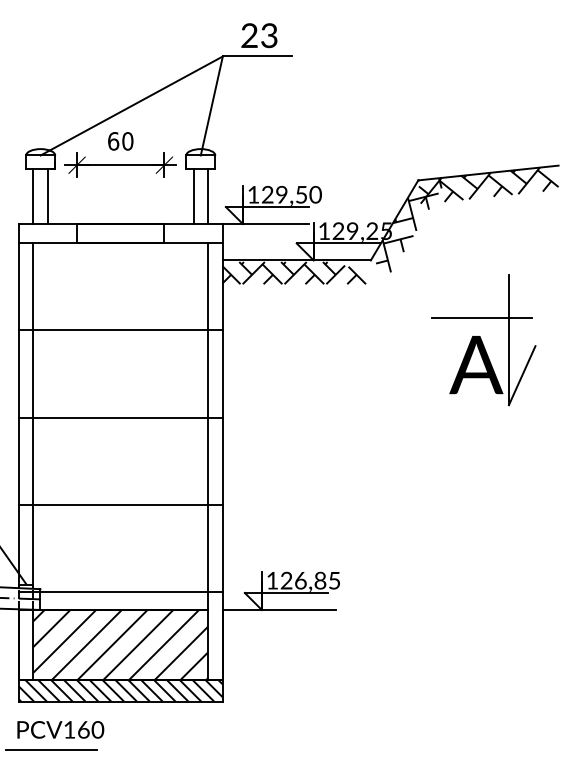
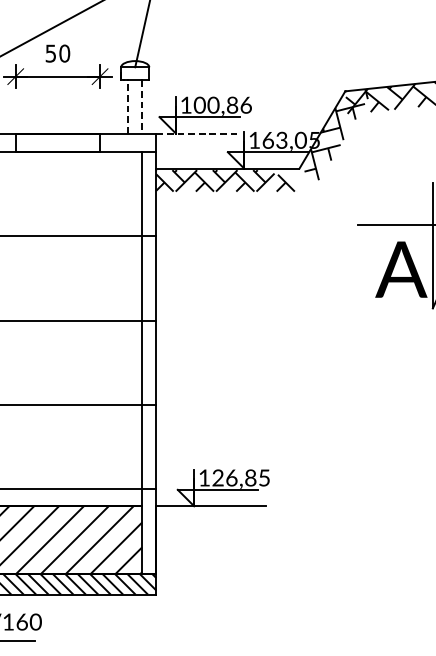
text: (113, 141) -> (50, 53), 60 -> 50
text: (291, 194) -> (222, 104), 129,50 -> 100,86
line: (193, 196) -> (128, 106), solid -> dashed
line: (208, 197) -> (142, 107), solid -> dashed
line: (266, 224) -> (198, 133), solid -> dashed
text: (355, 231) -> (284, 140), 129,25 -> 163,05

